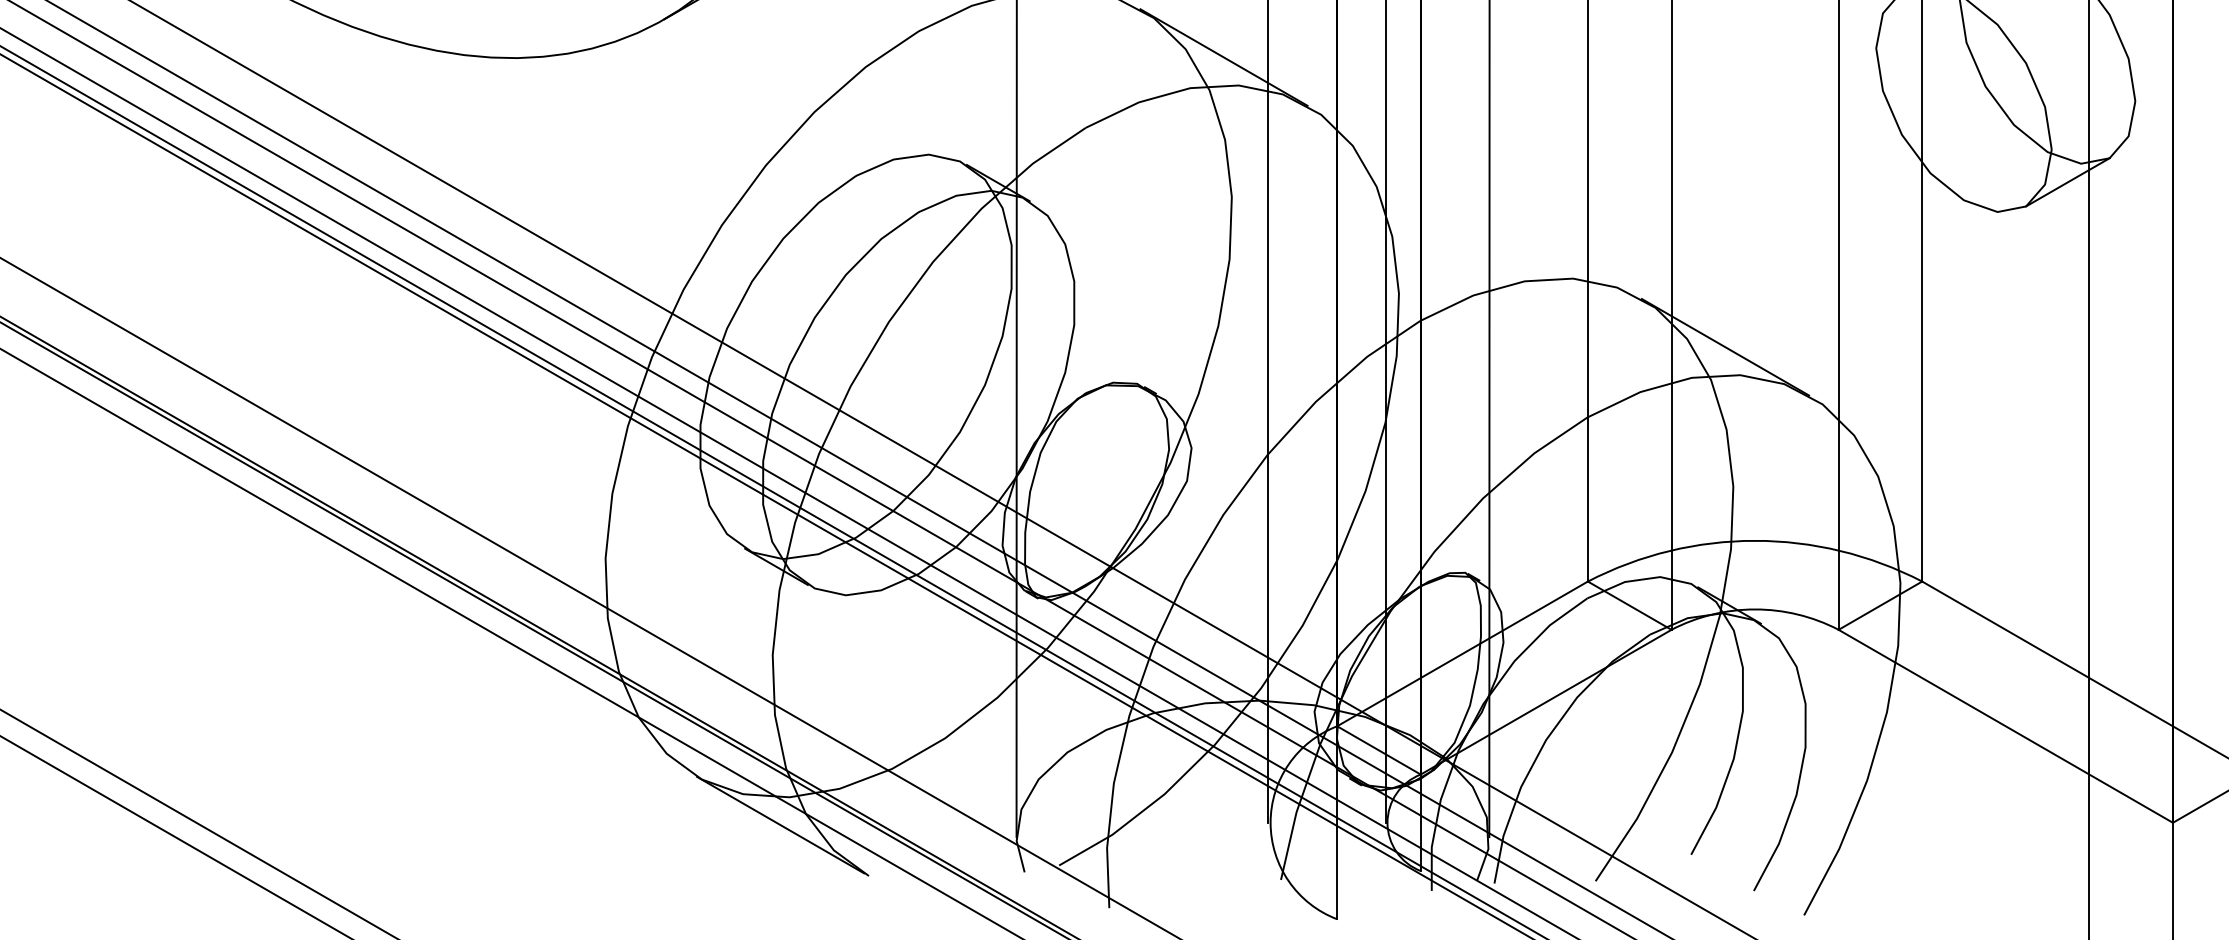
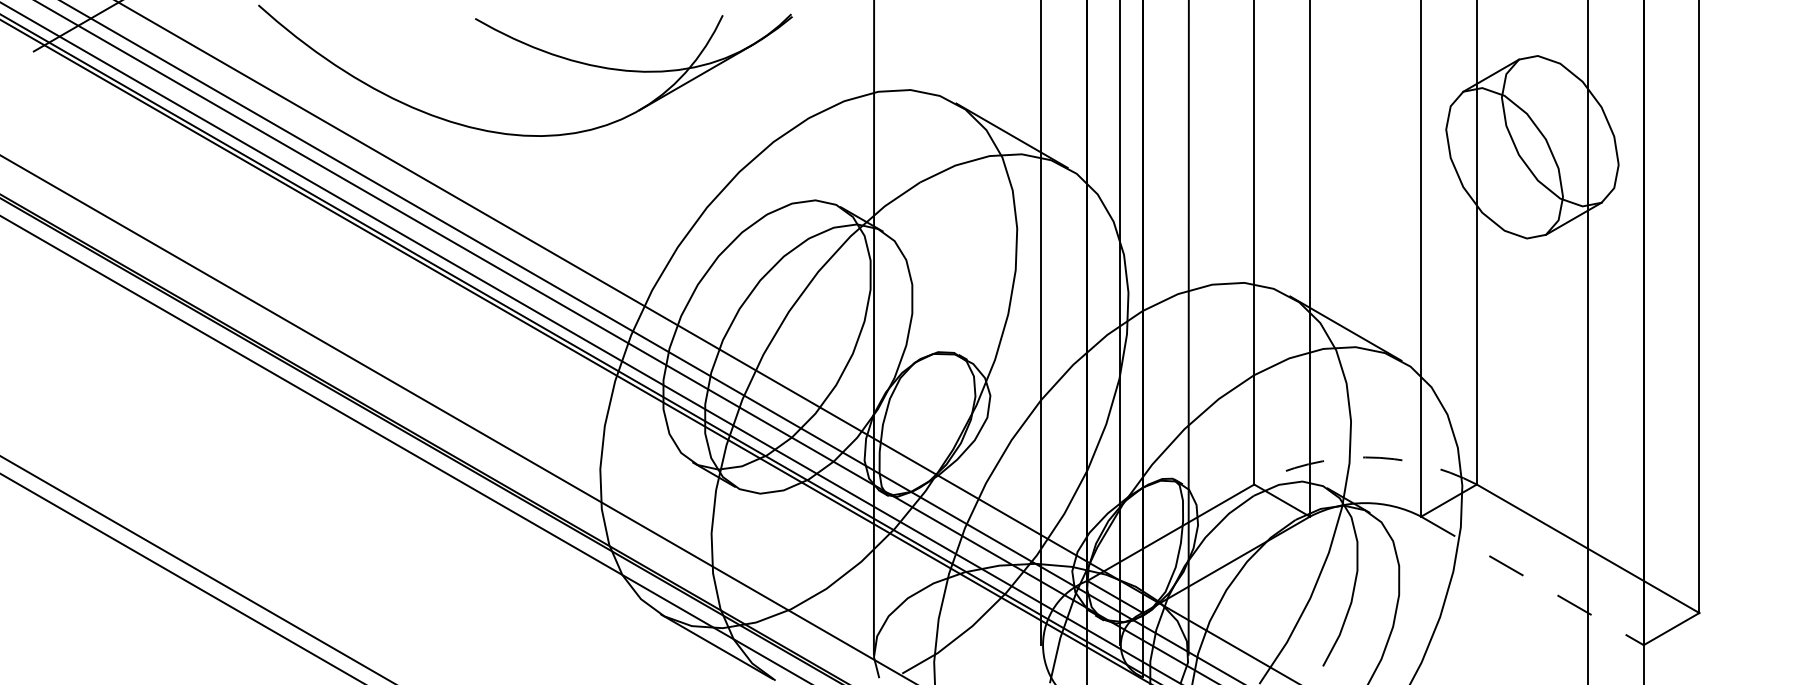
arc: (1754, 540) -> (1365, 457), solid -> dashed
line: (2005, 727) -> (1532, 581), solid -> dashed

